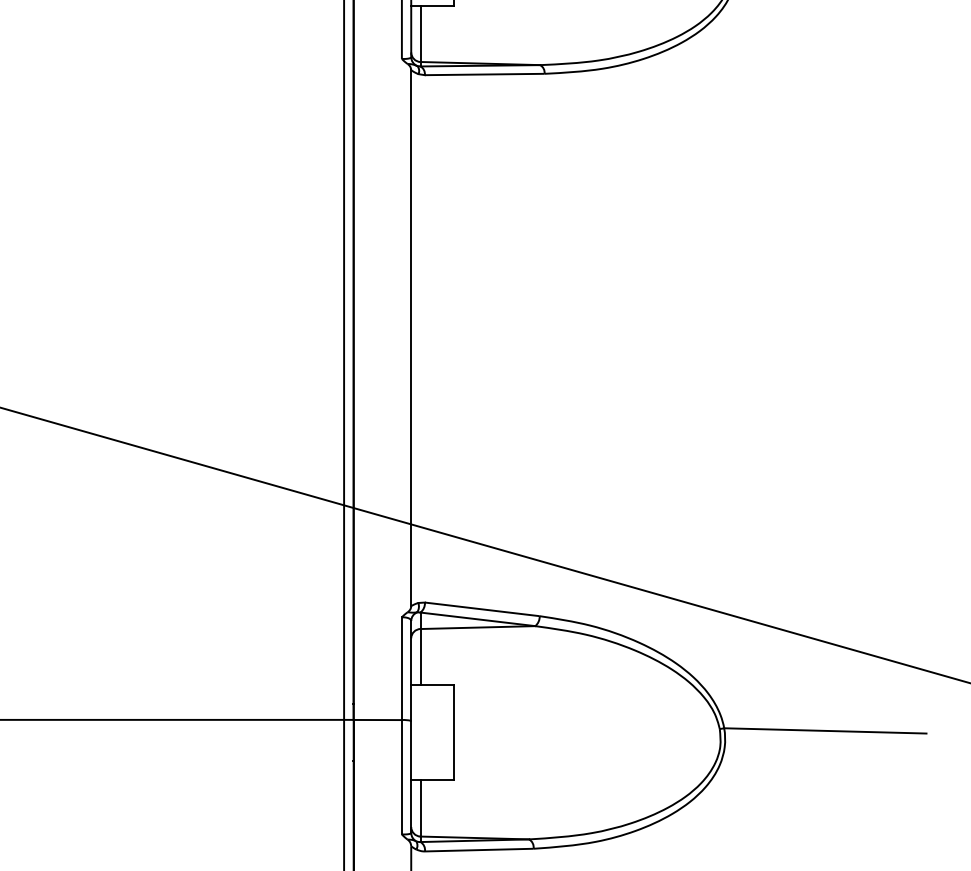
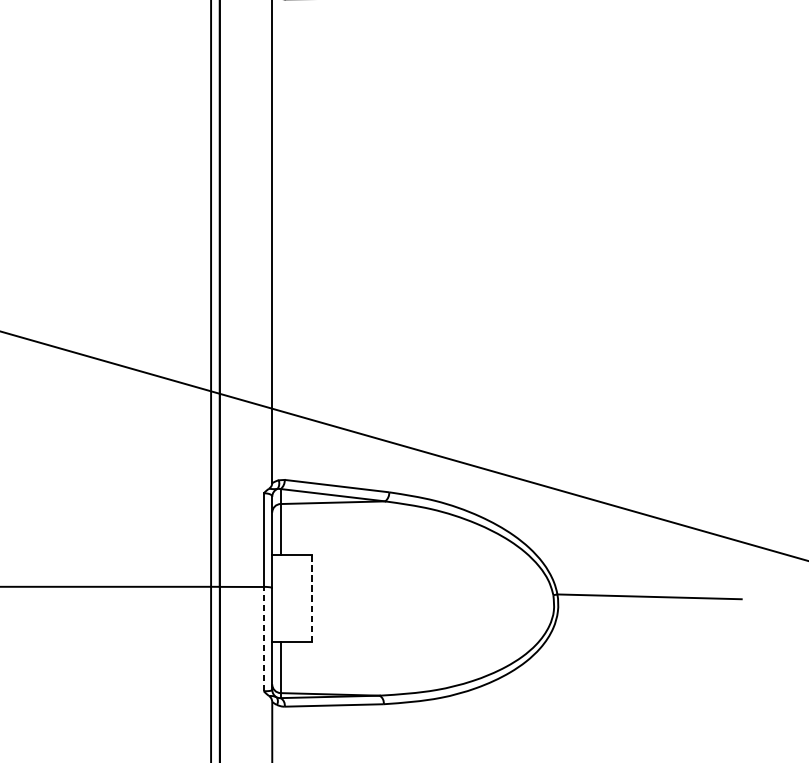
line: (454, 732) -> (311, 598), solid -> dashed
line: (401, 776) -> (263, 638), solid -> dashed

